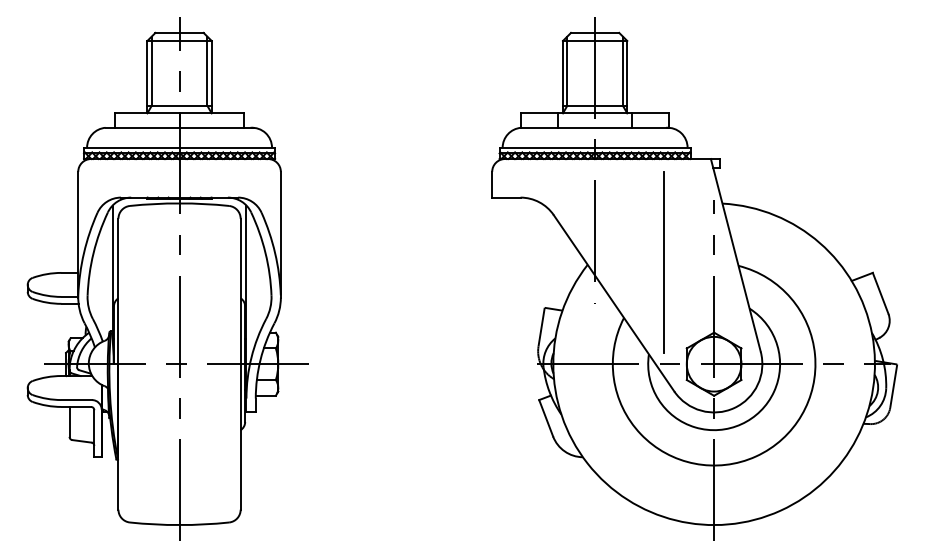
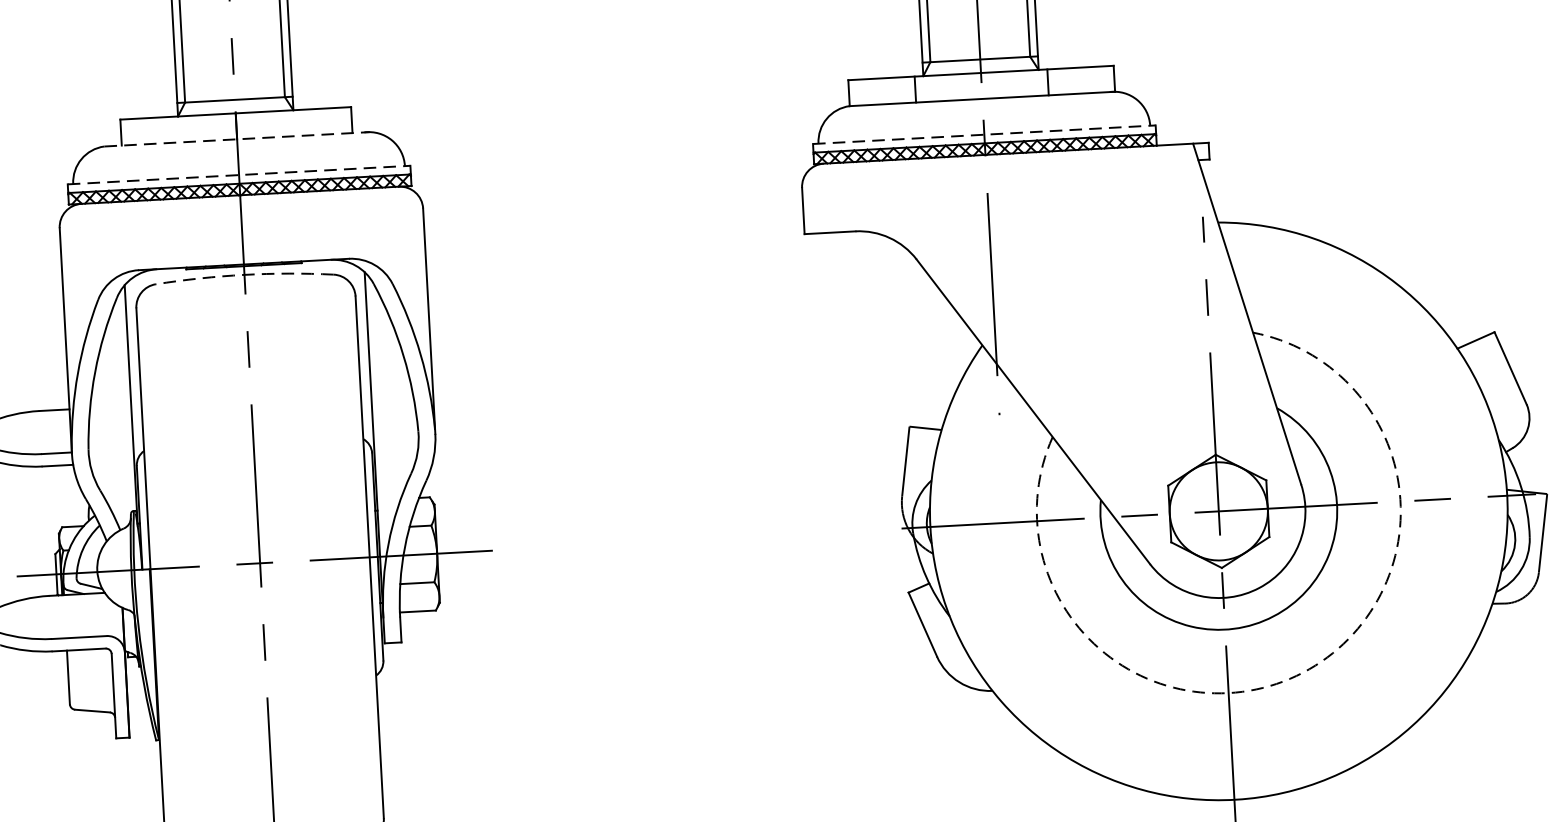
line: (179, 127) -> (237, 138), solid -> dashed
line: (179, 147) -> (238, 174), solid -> dashed
line: (595, 147) -> (984, 134), solid -> dashed
arc: (179, 203) -> (244, 275), solid -> dashed
line: (664, 261) -> (1119, 331), removed
arc: (756, 456) -> (1303, 672), solid -> dashed

